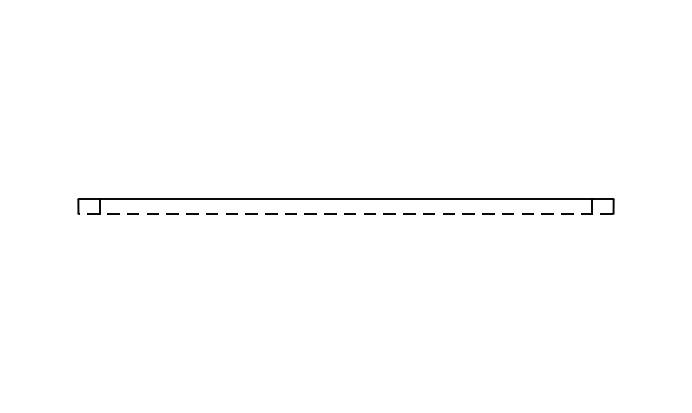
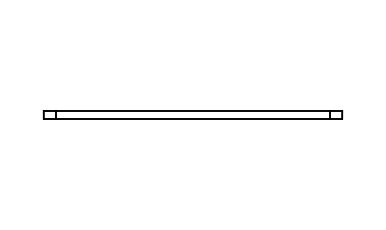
line: (346, 214) -> (193, 119), dashed -> solid

